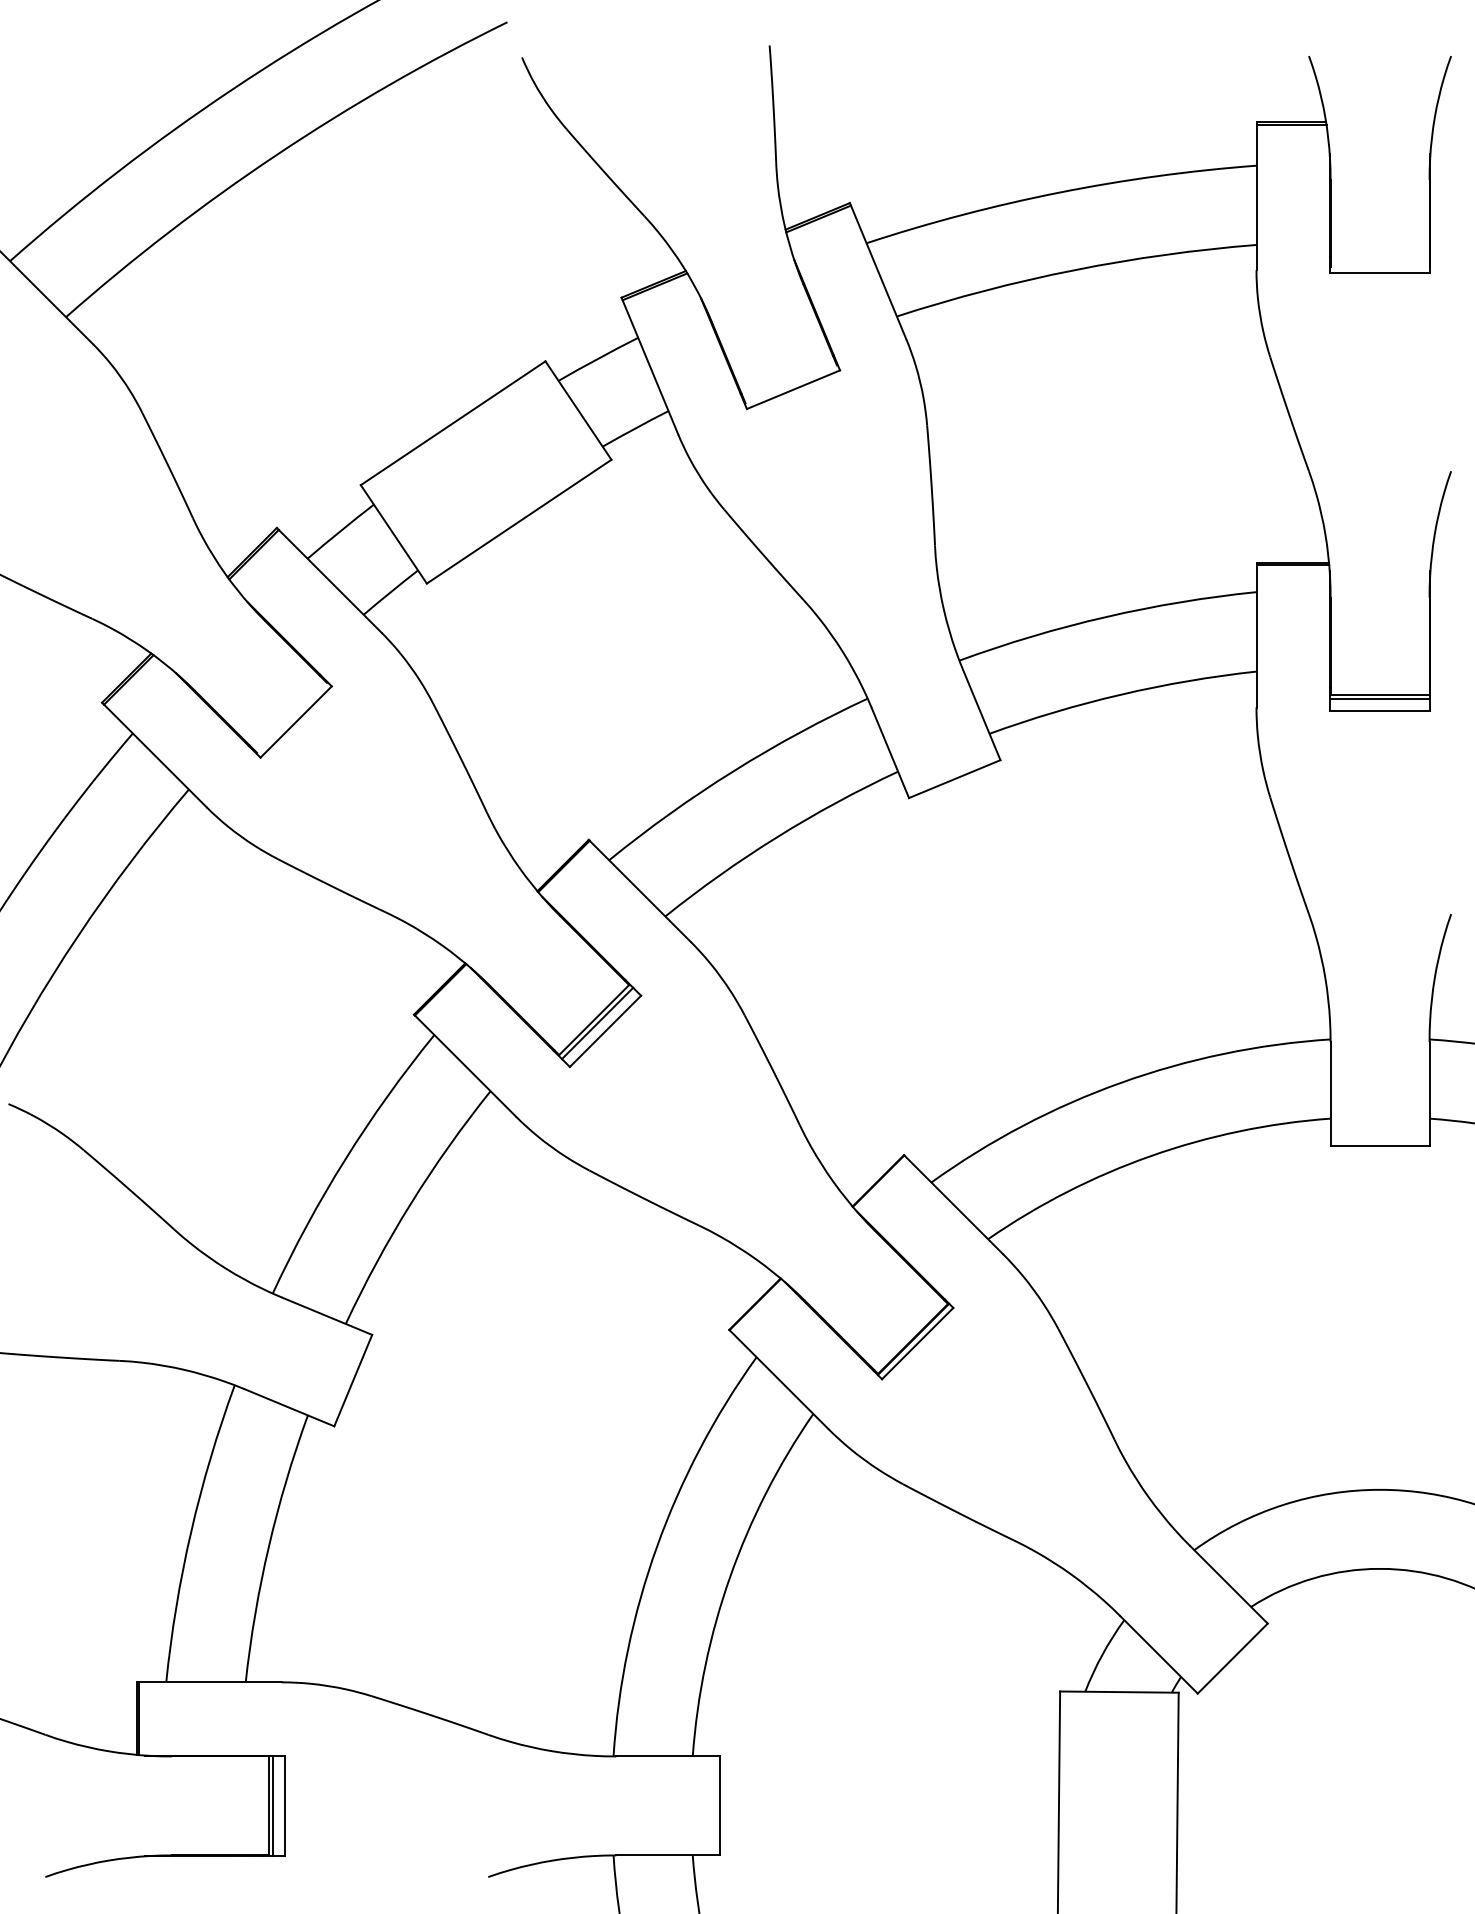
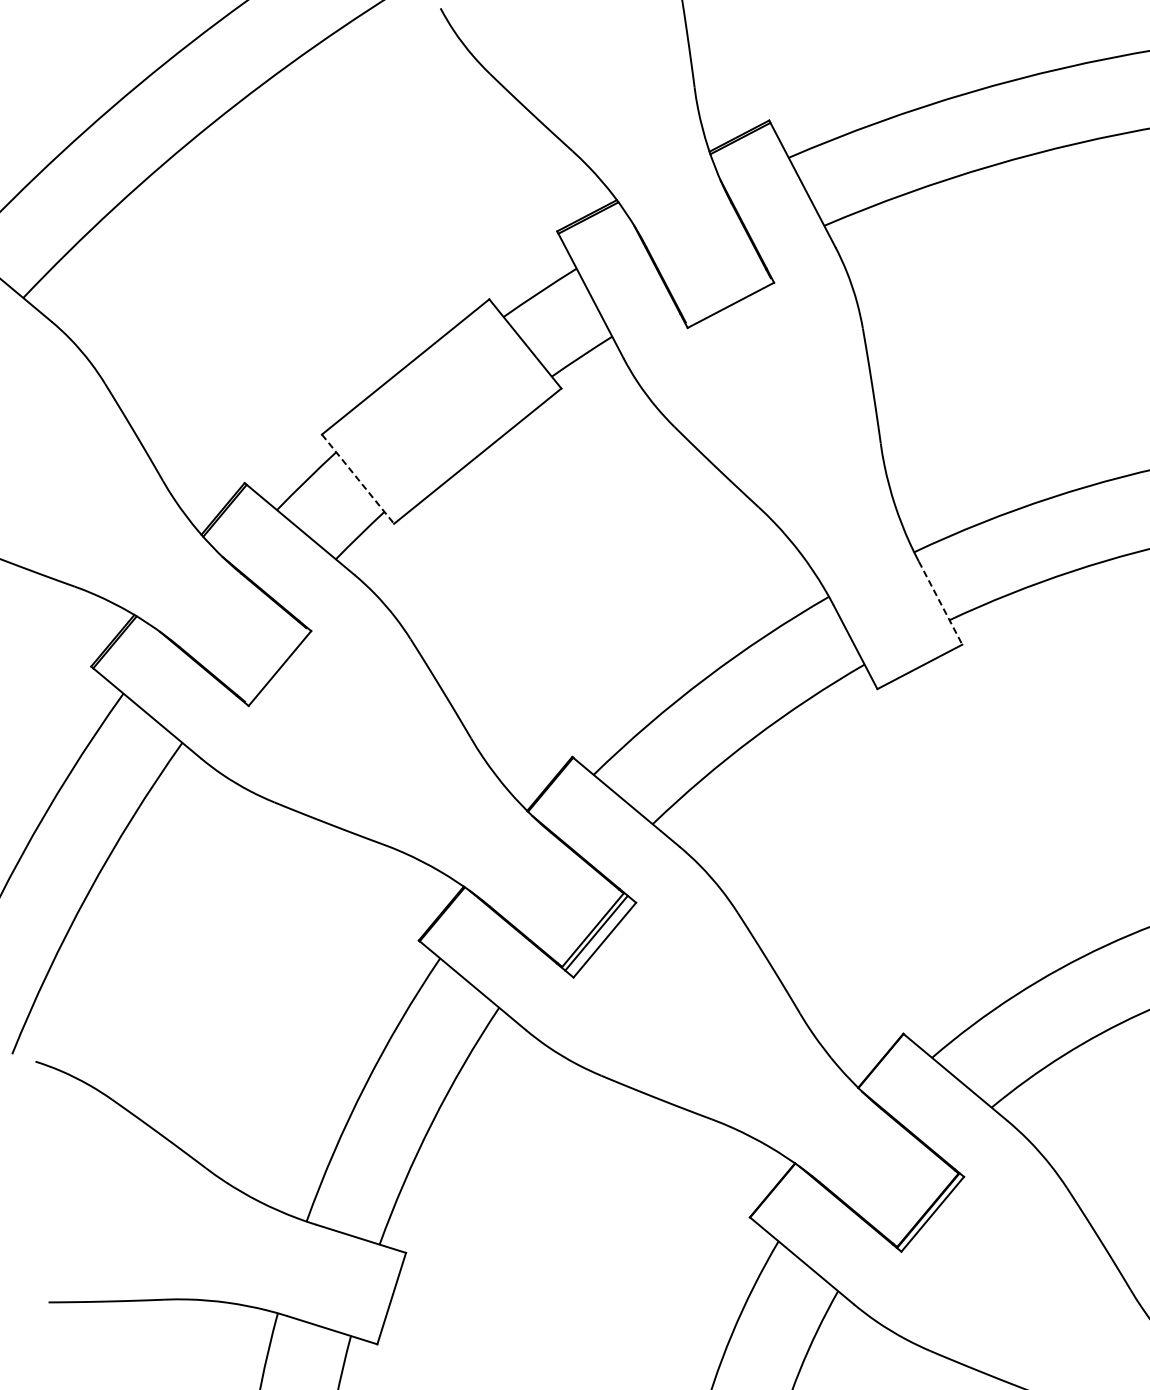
line: (394, 534) -> (358, 479), solid -> dashed
line: (982, 715) -> (941, 603), solid -> dashed

